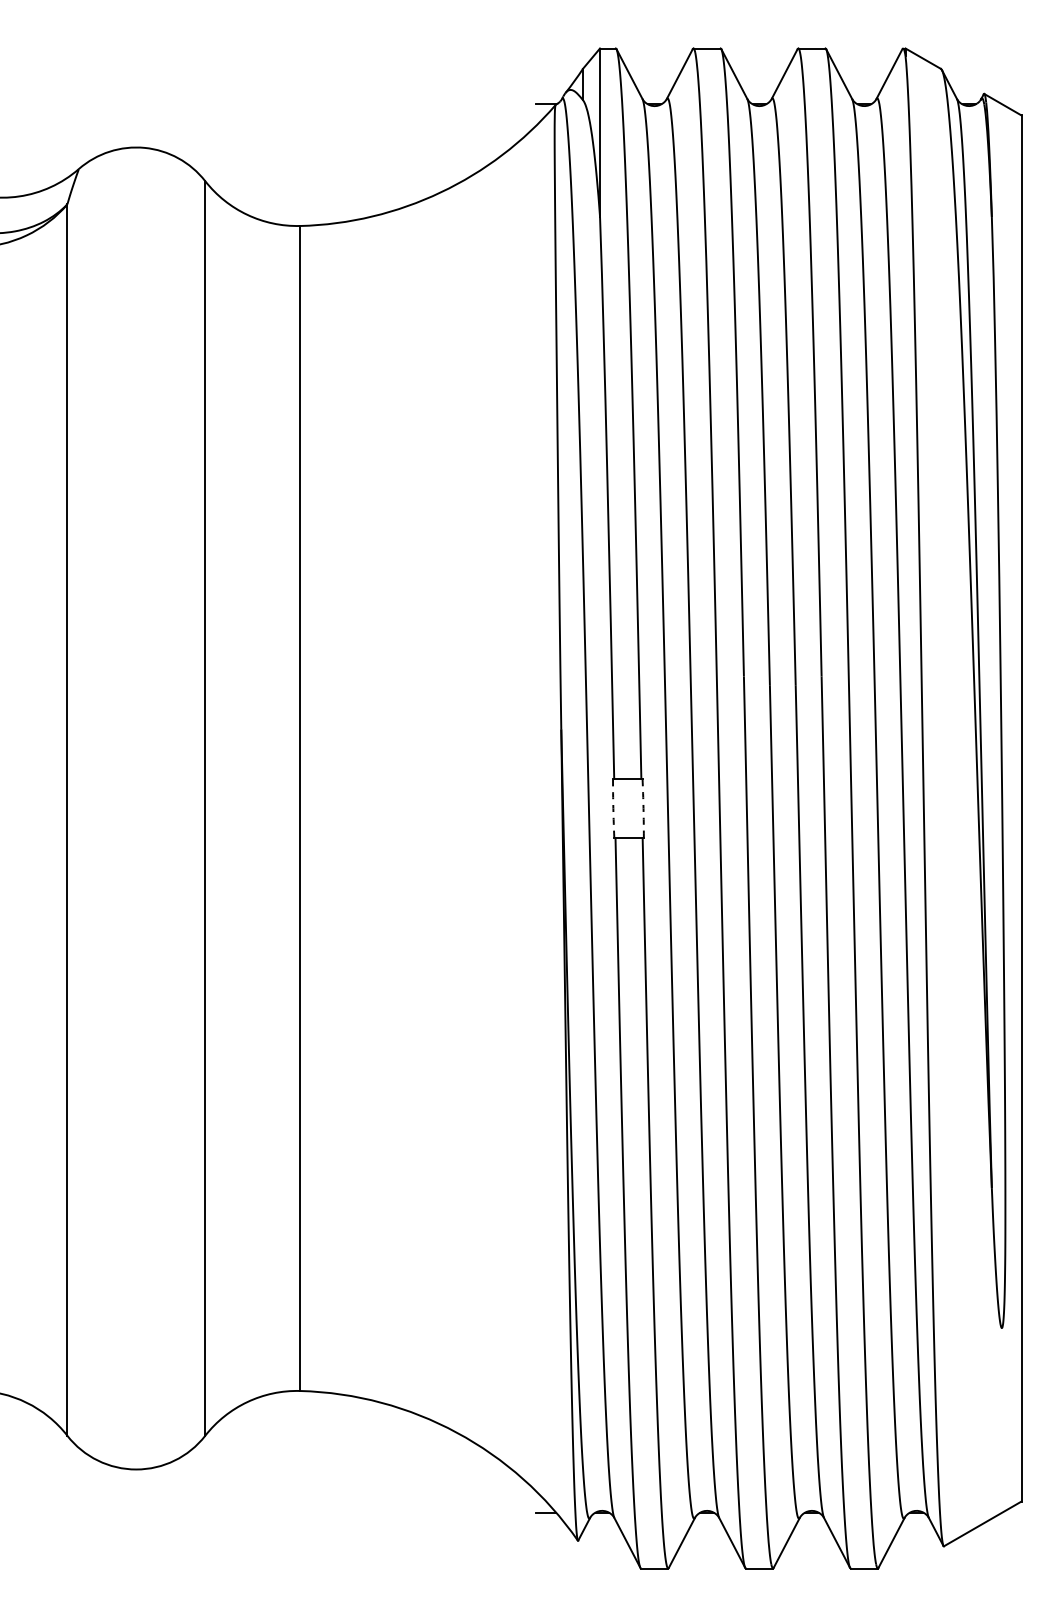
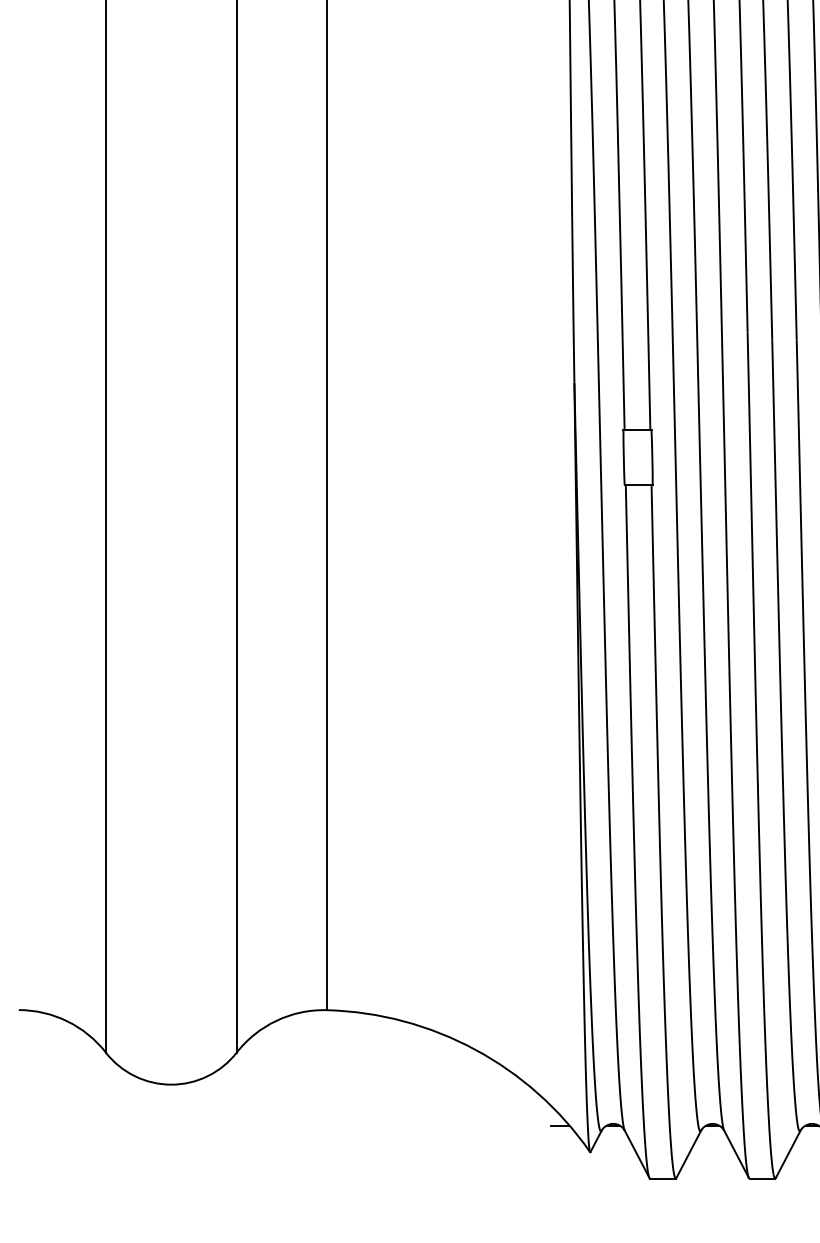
arc: (613, 808) -> (623, 457), dashed -> solid
arc: (643, 808) -> (652, 457), dashed -> solid

